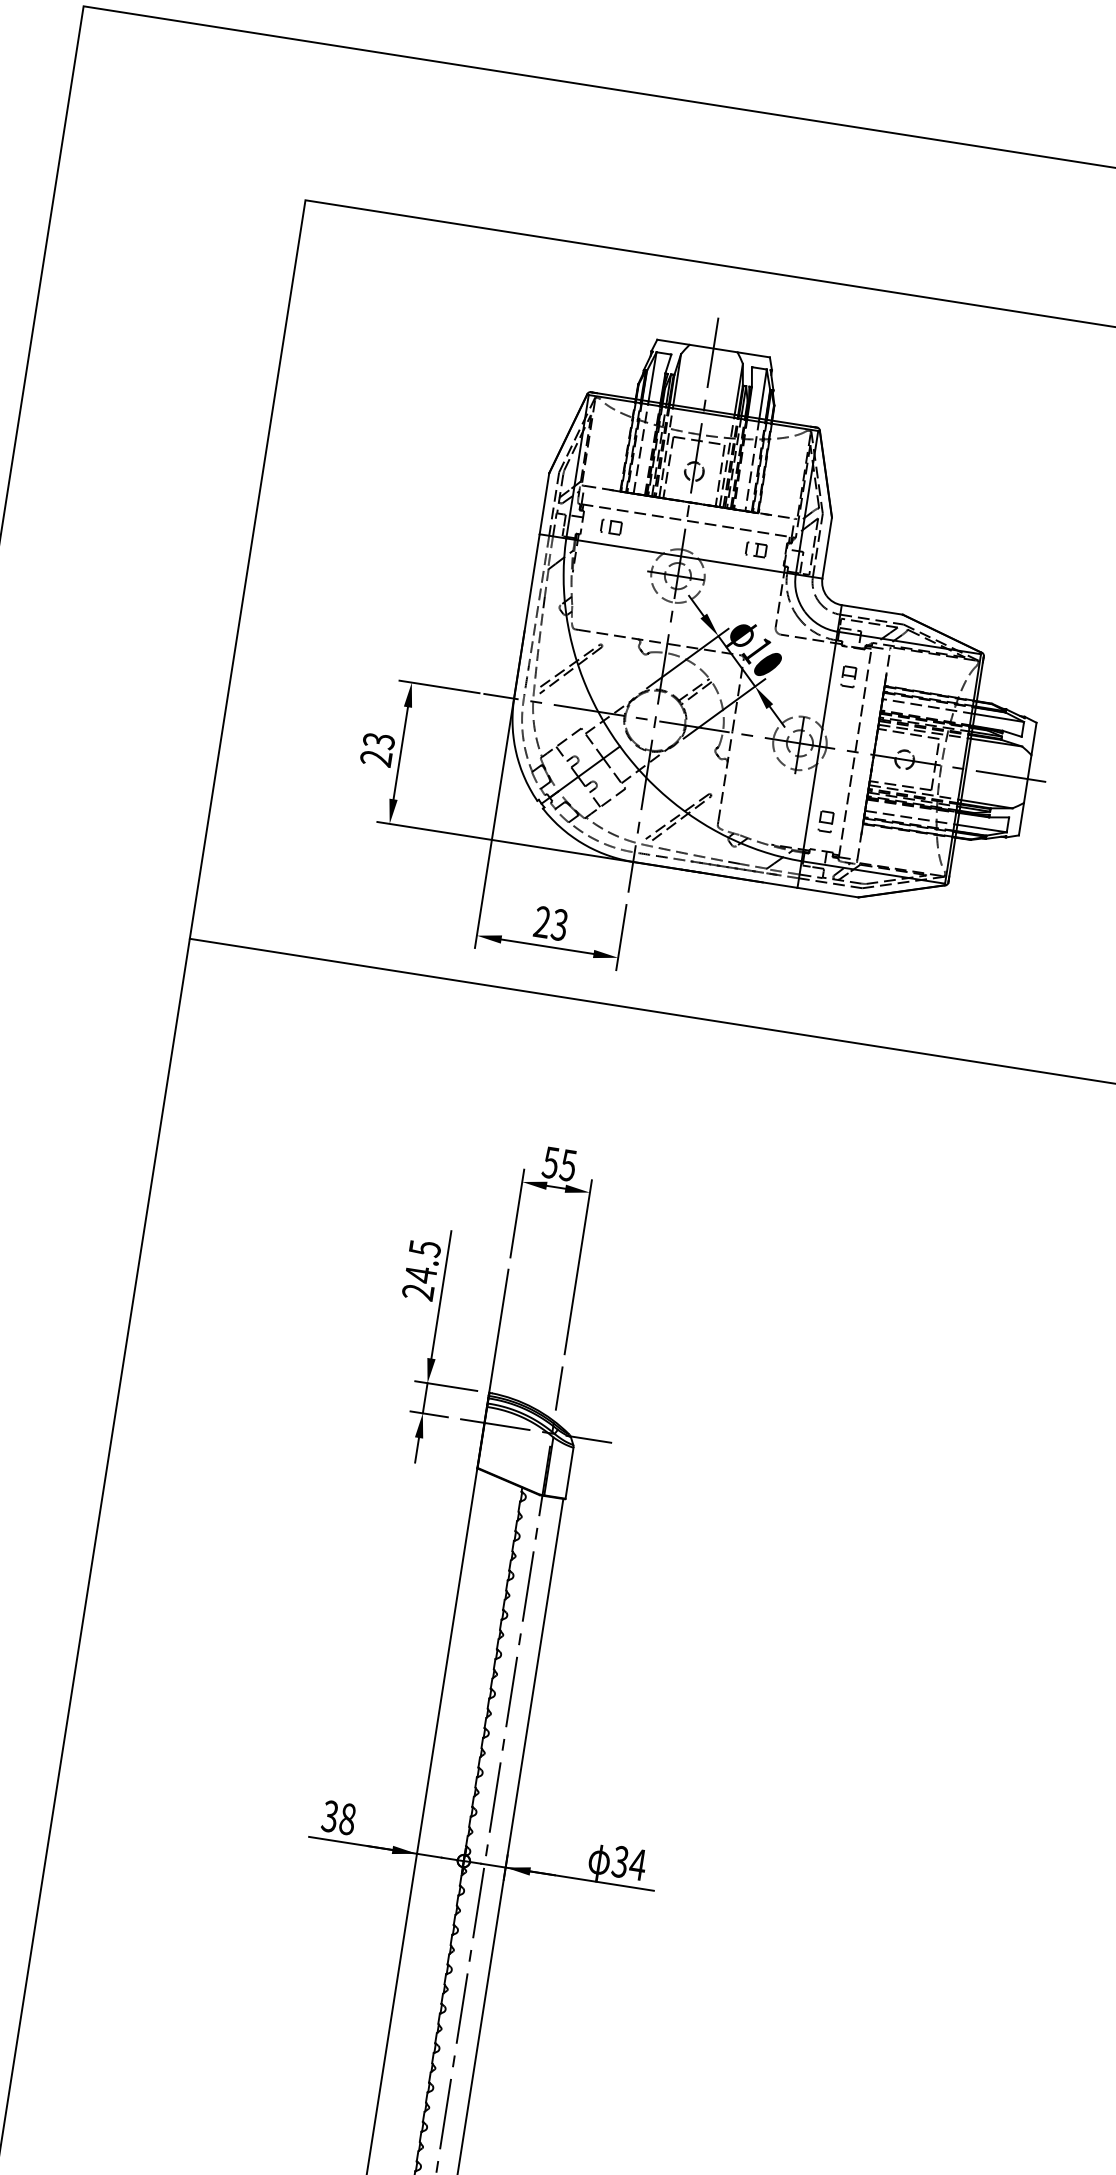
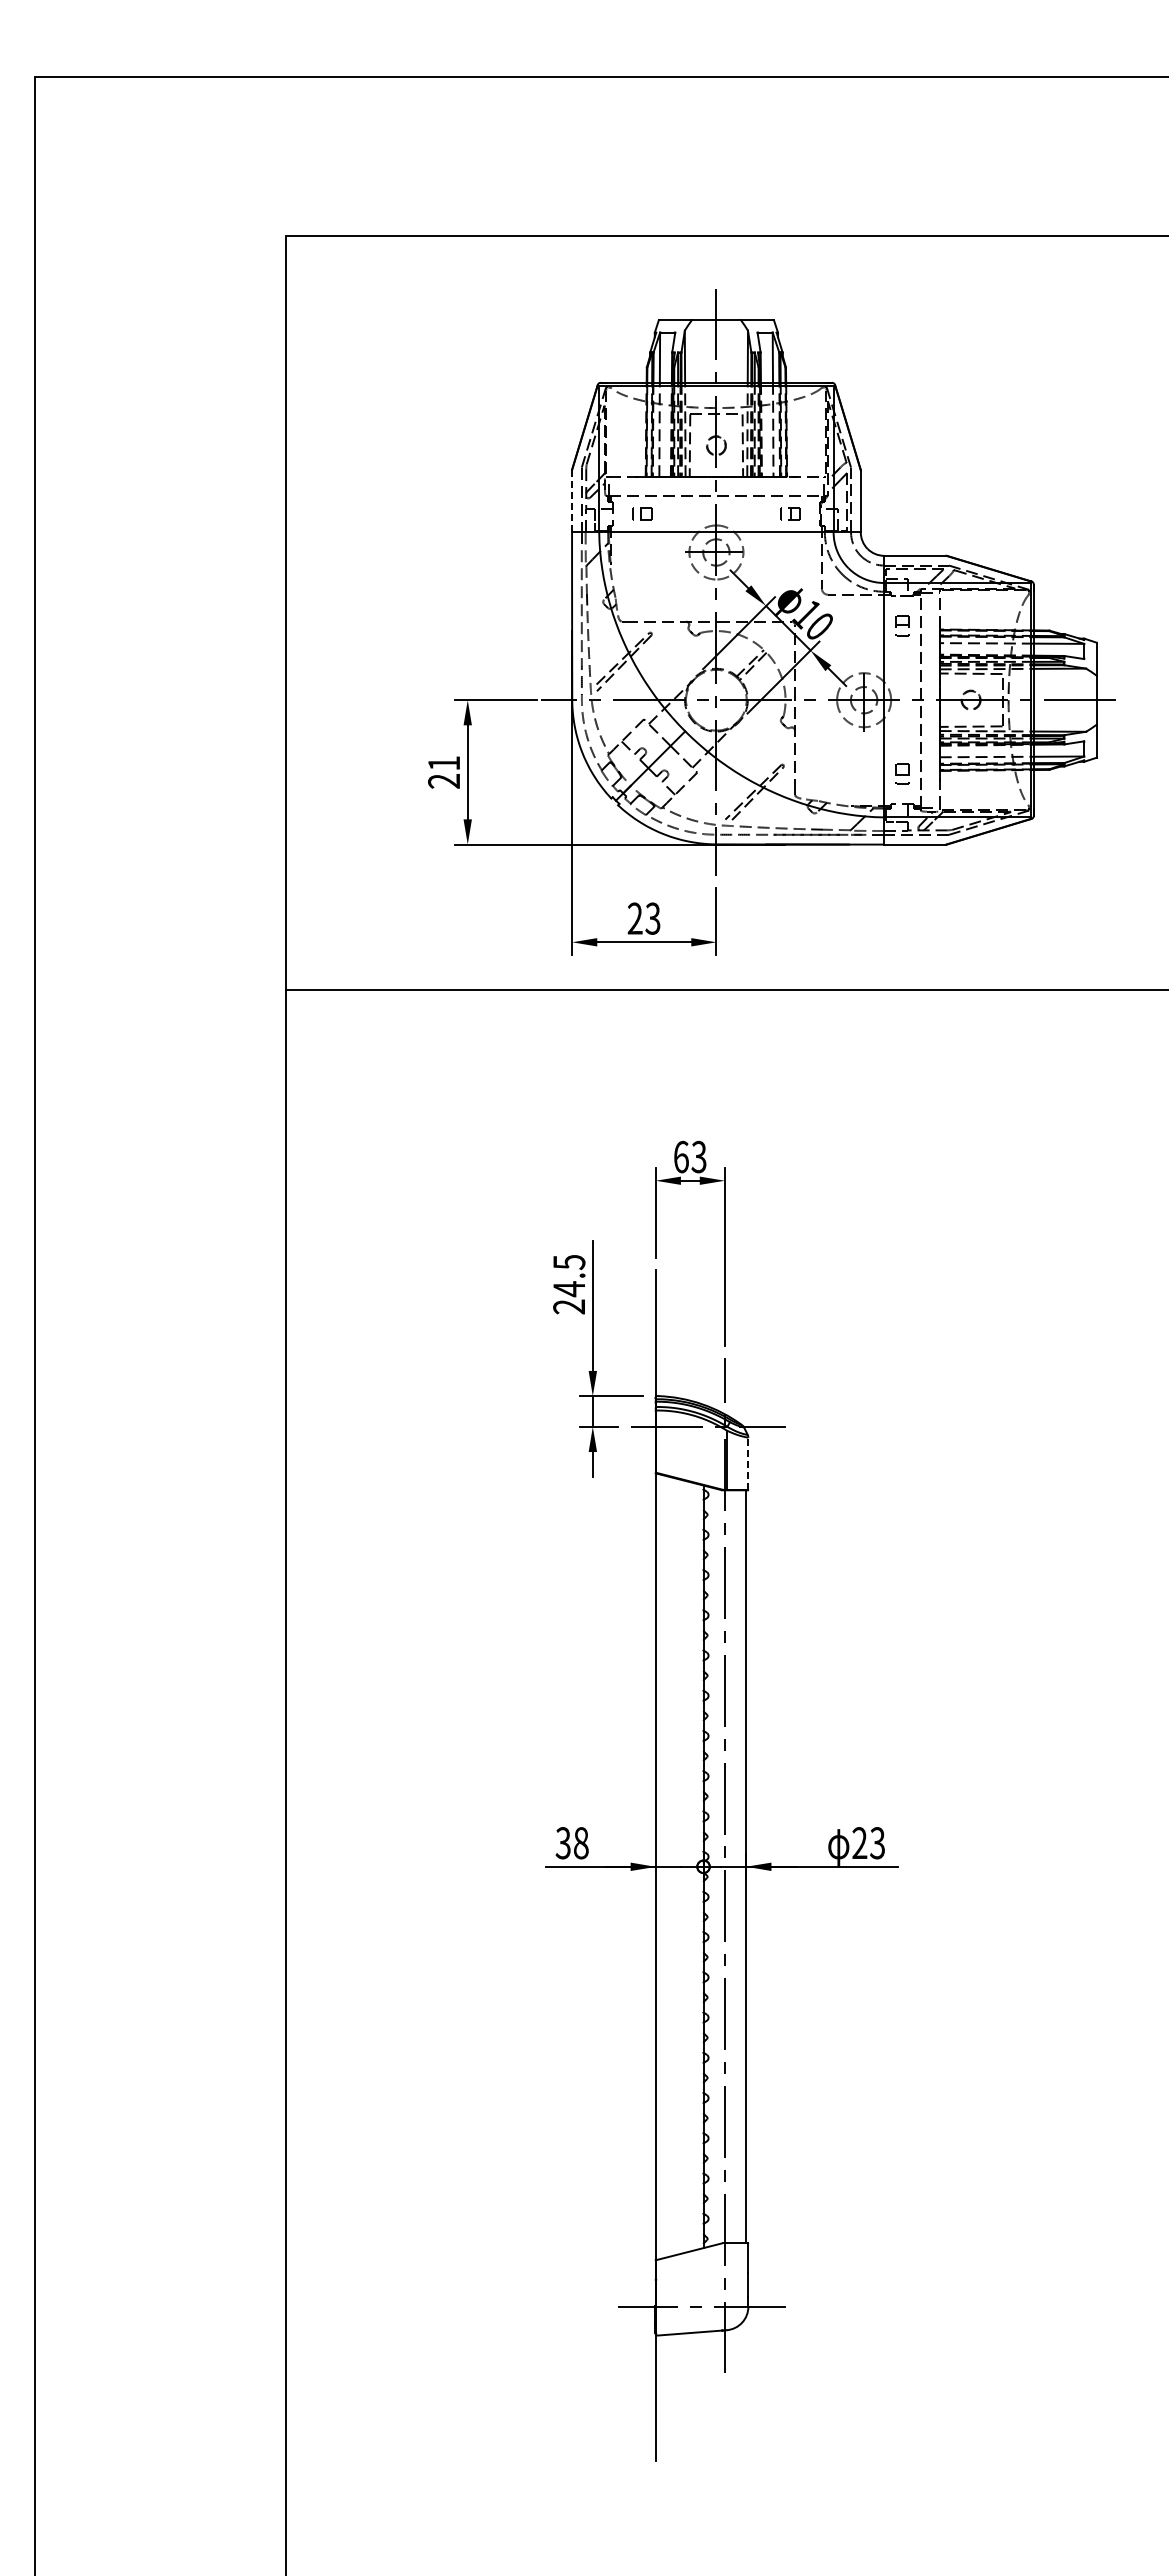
line: (544, 504) -> (572, 501), solid -> dashed
text: (379, 741) -> (444, 763), 23 -> 21
text: (558, 1163) -> (689, 1156), 55 -> 63
line: (569, 1473) -> (748, 1463), solid -> dashed
text: (628, 1863) -> (868, 1843), 34 -> 23

